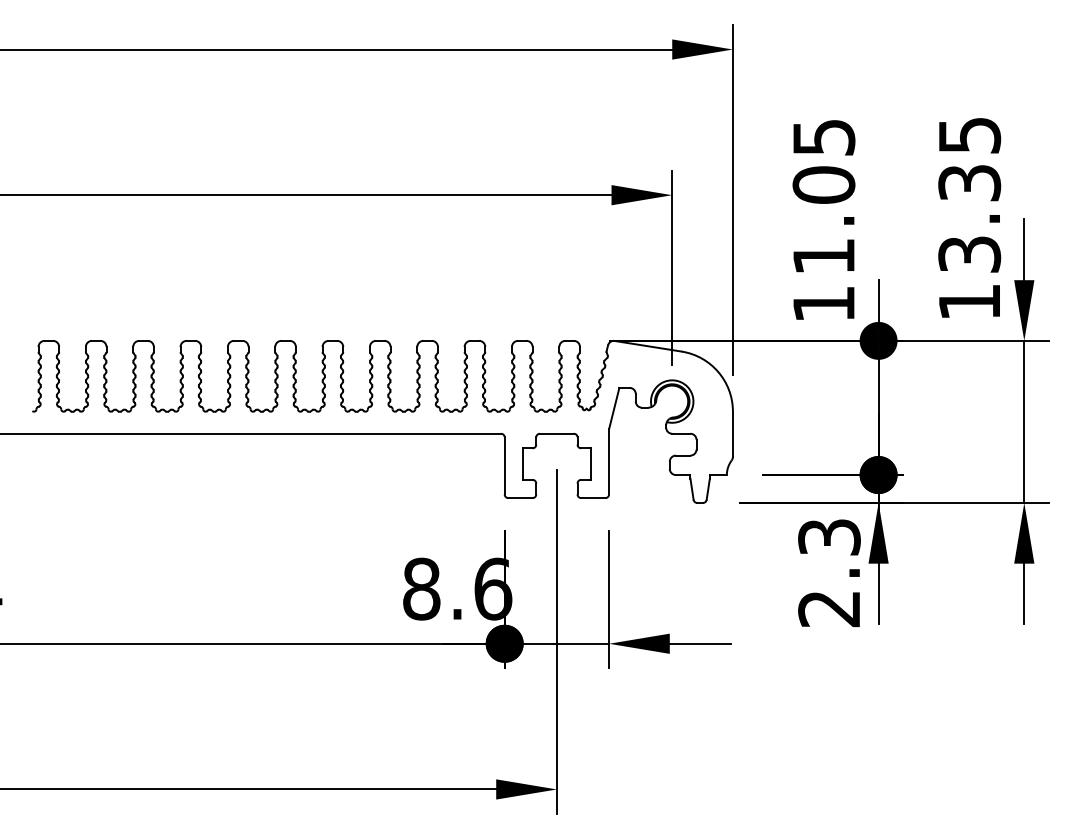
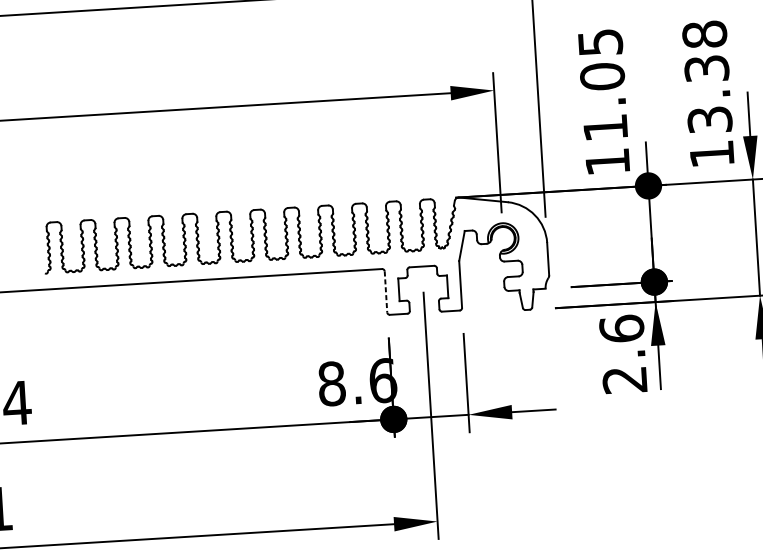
text: (969, 135) -> (704, 34), 13.35 -> 13.38
line: (504, 465) -> (385, 291), solid -> dashed
text: (829, 536) -> (621, 328), 2.3 -> 2.6

